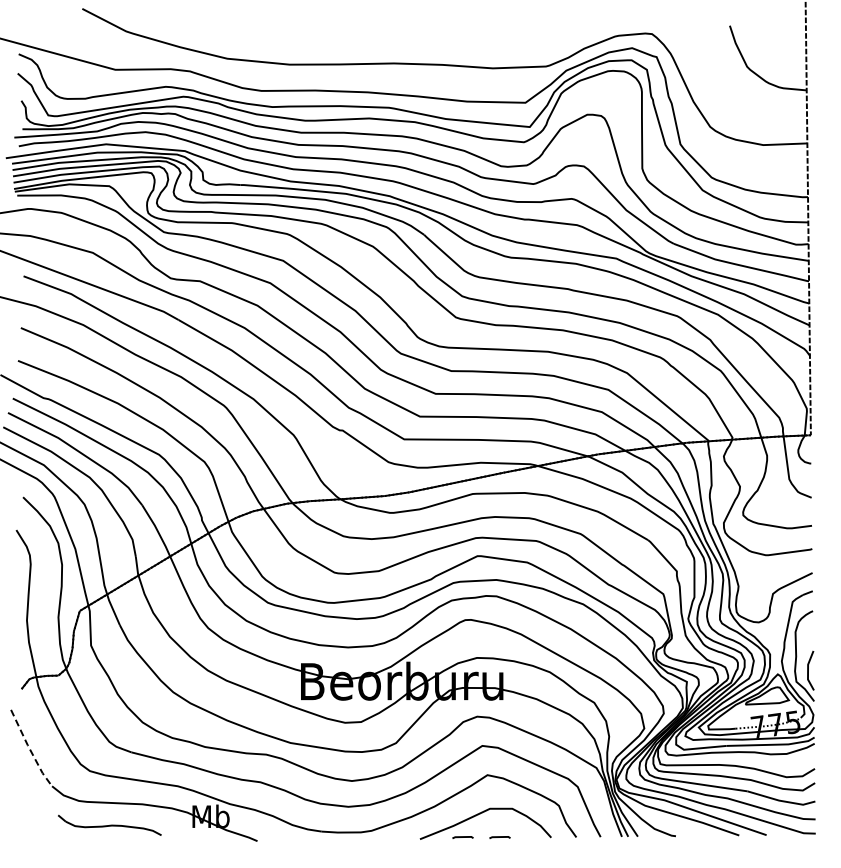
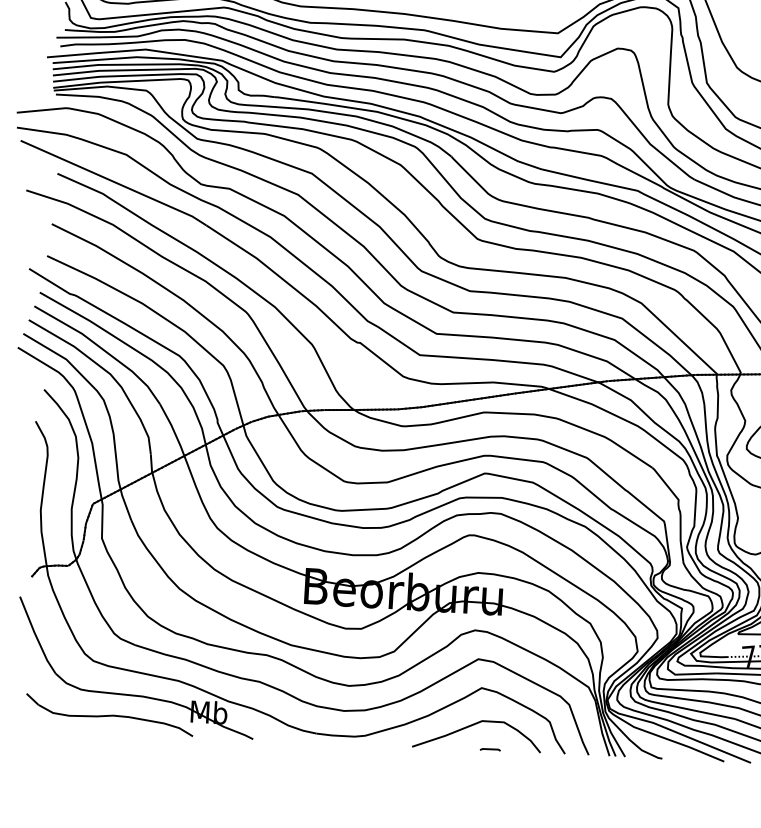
line: (30, 749) -> (36, 636), dashed -> solid
part: (109, 825) -> (109, 715), size x1.67
line: (462, 837) -> (453, 747), removed

